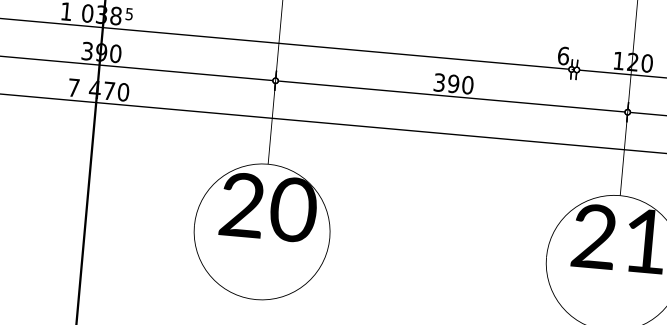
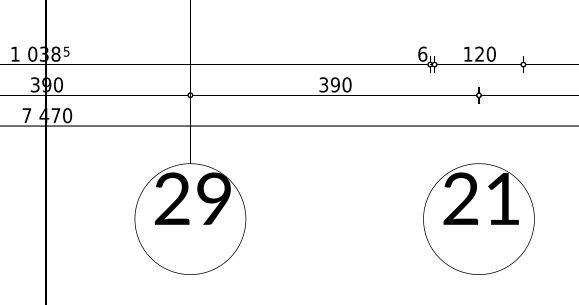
text: (293, 210) -> (214, 199), 20 -> 29

